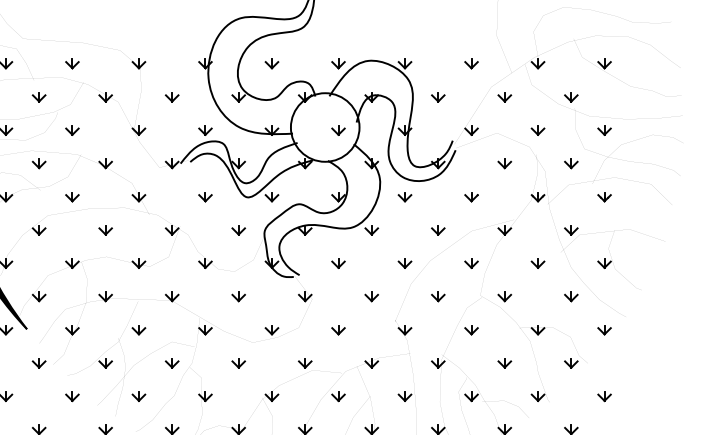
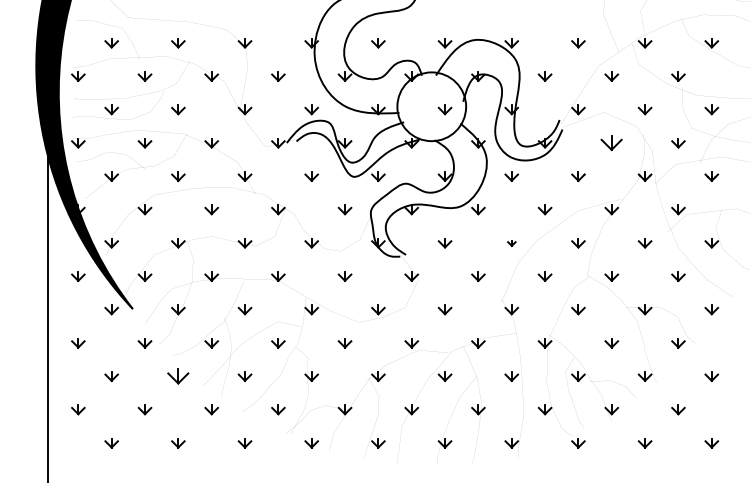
part: (504, 164) -> (611, 143), size x1.6
part: (404, 263) -> (511, 243), size x0.6
part: (72, 396) -> (178, 376), size x1.6

